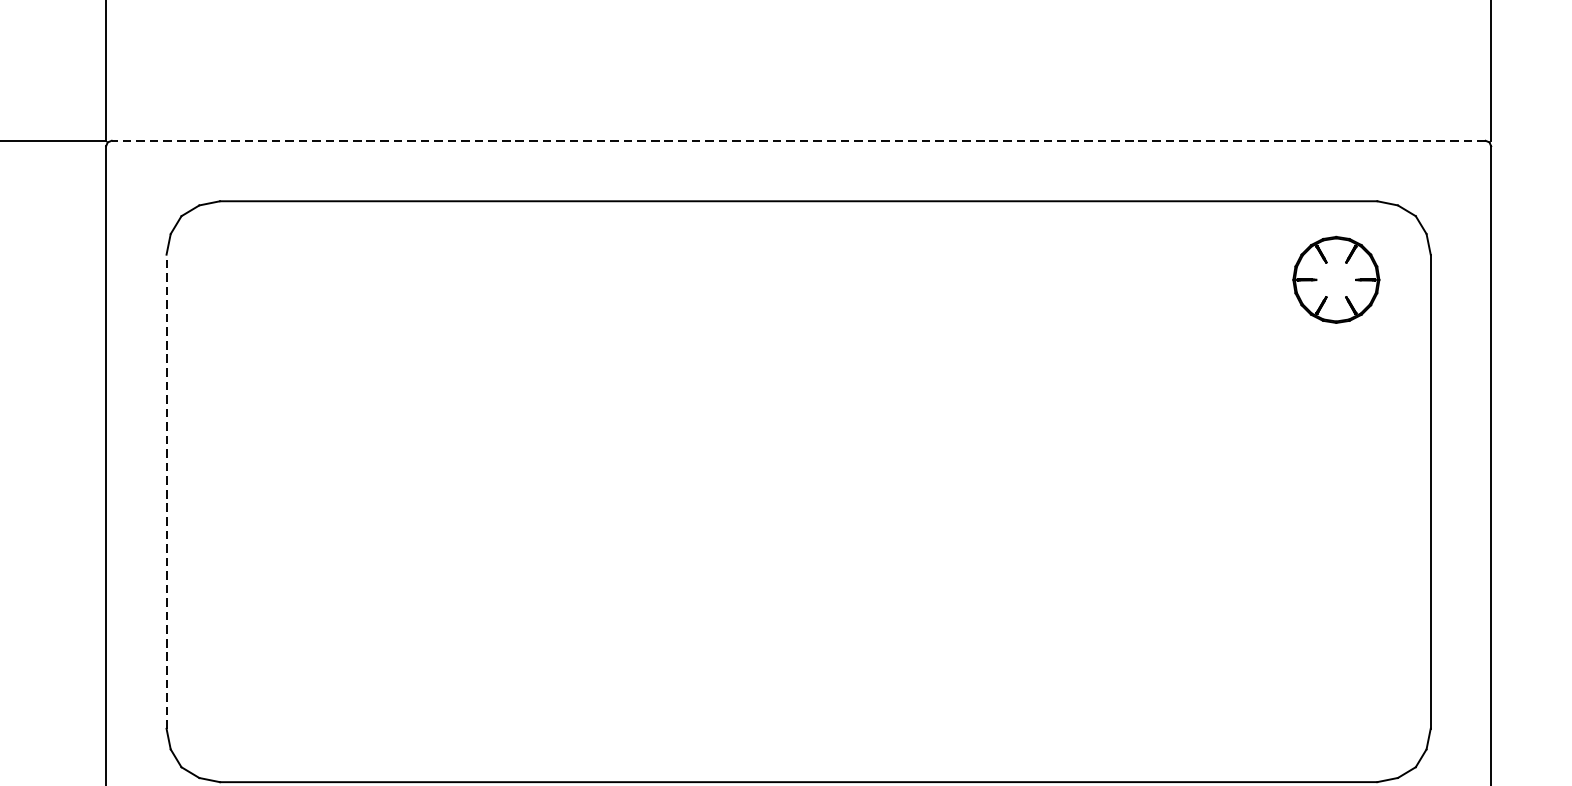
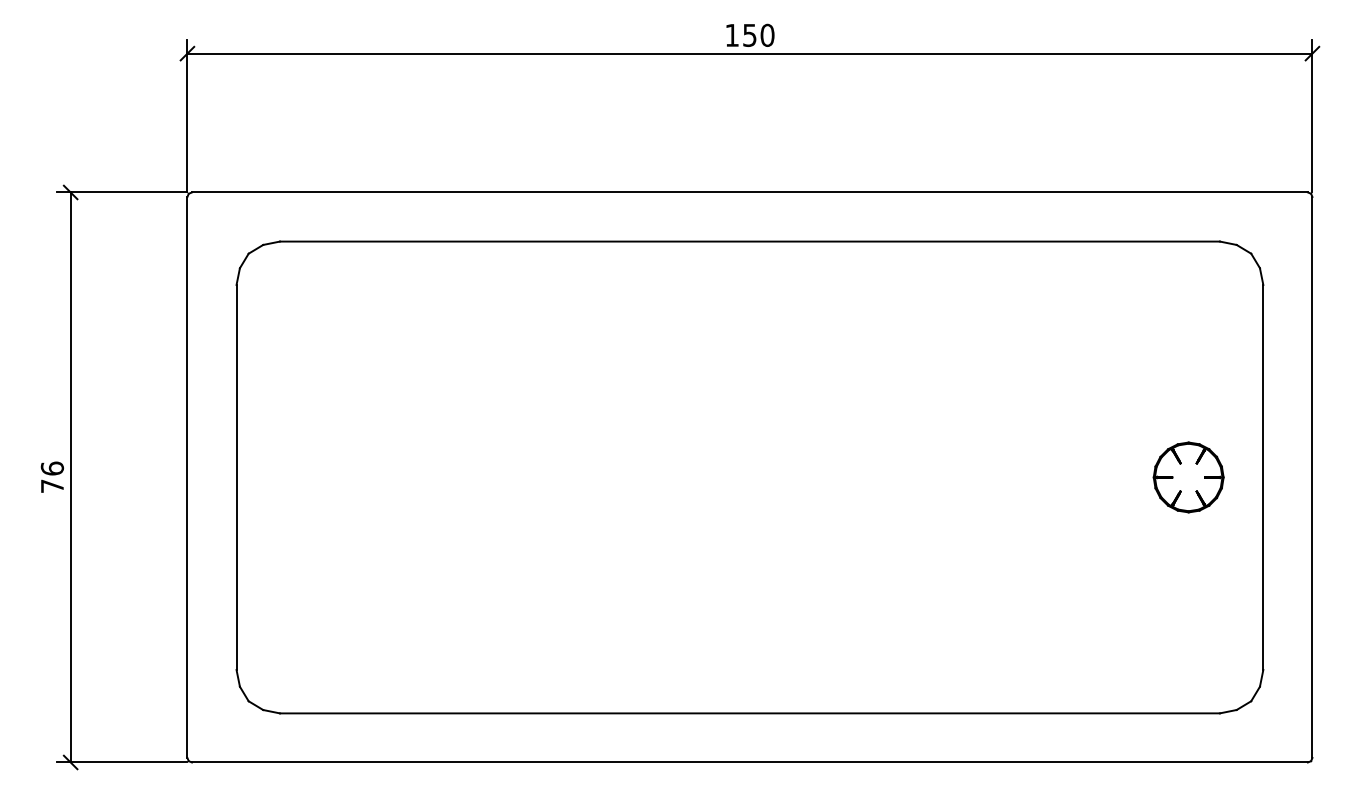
line: (798, 140) -> (749, 192), dashed -> solid
part: (1336, 279) -> (1188, 477), moved
line: (166, 491) -> (236, 477), dashed -> solid

